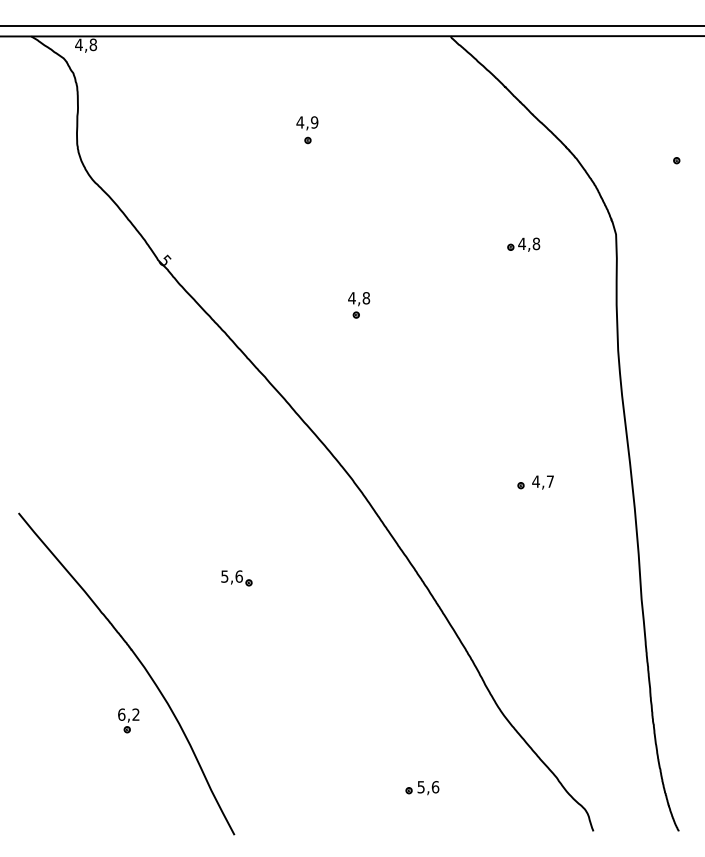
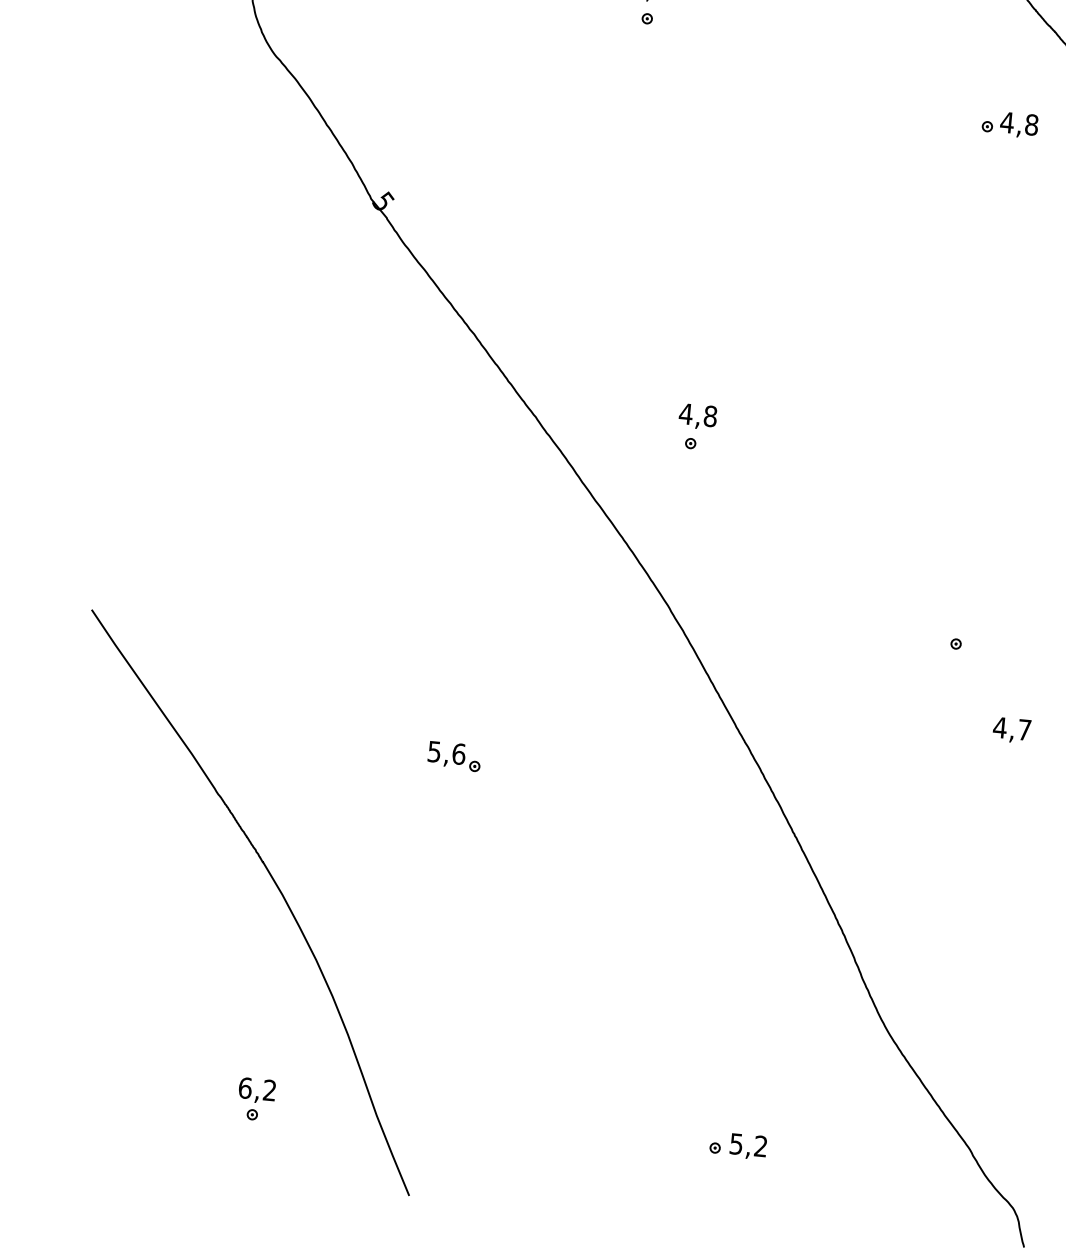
part: (523, 244) -> (1009, 123), moved
part: (359, 305) -> (697, 427), moved
text: (542, 482) -> (1010, 730), moved
part: (128, 720) -> (255, 1099), moved
text: (435, 787) -> (760, 1146), 5,6 -> 5,2

